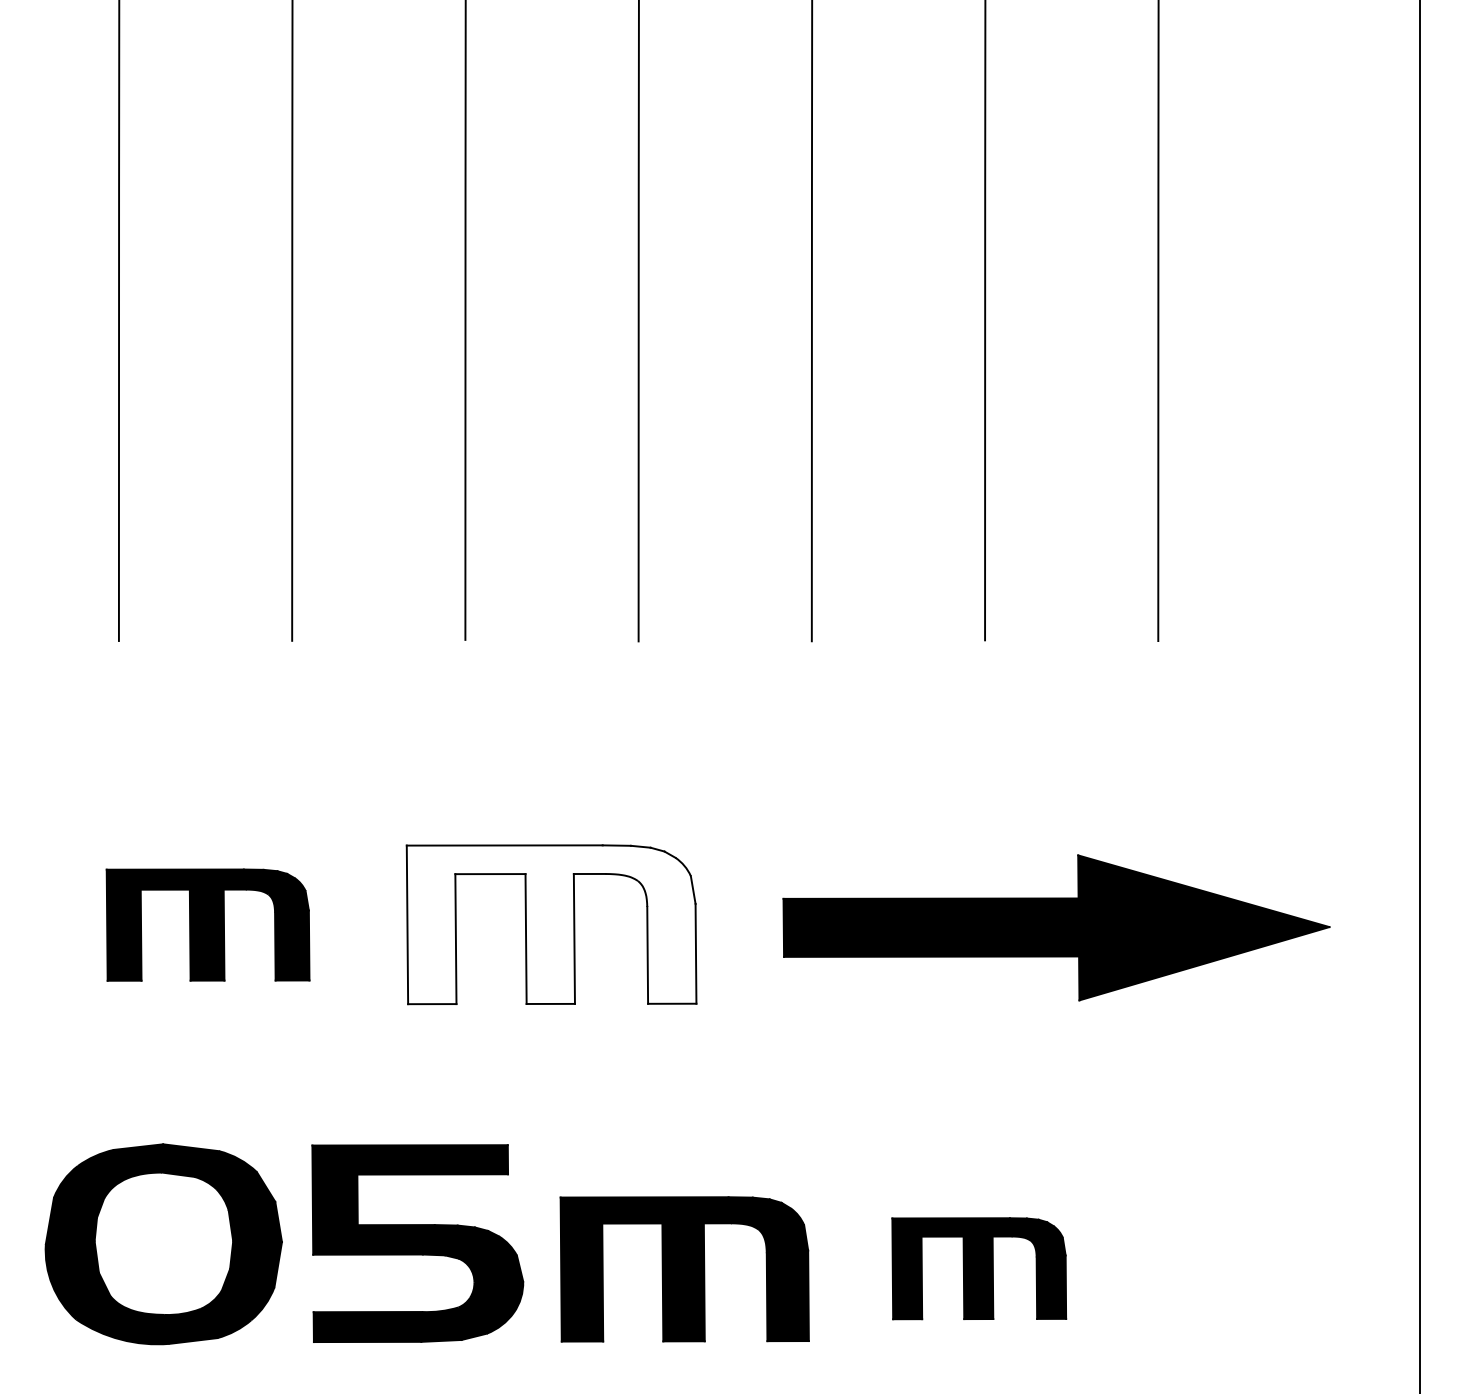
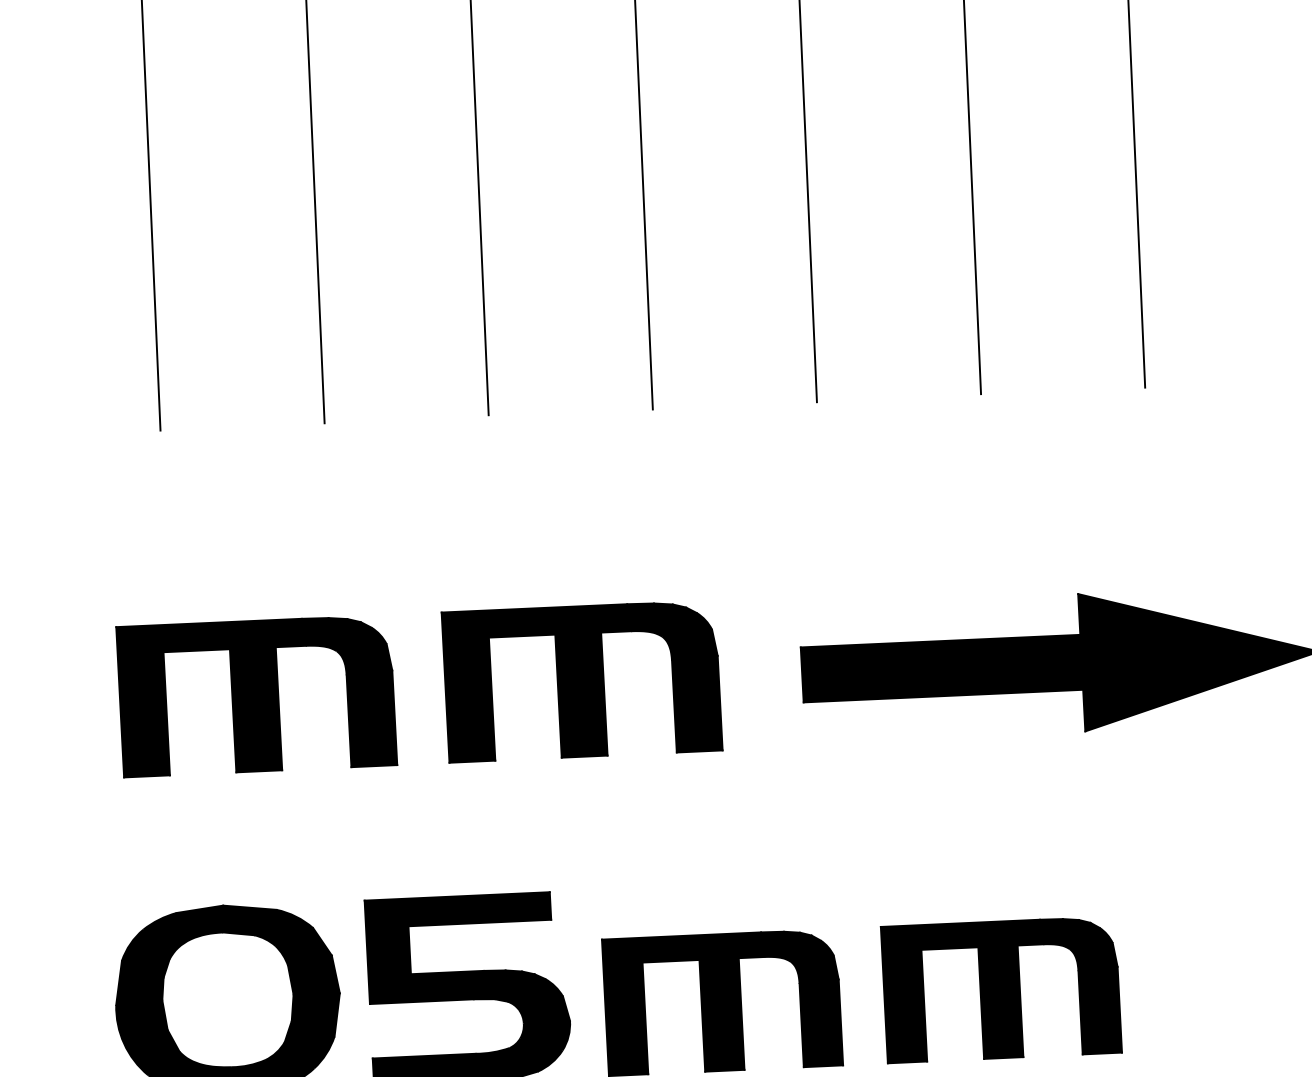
part: (207, 924) -> (256, 695), size x1.43
fill: (551, 924) -> (582, 681), added
part: (979, 1268) -> (1001, 989), size x1.43

